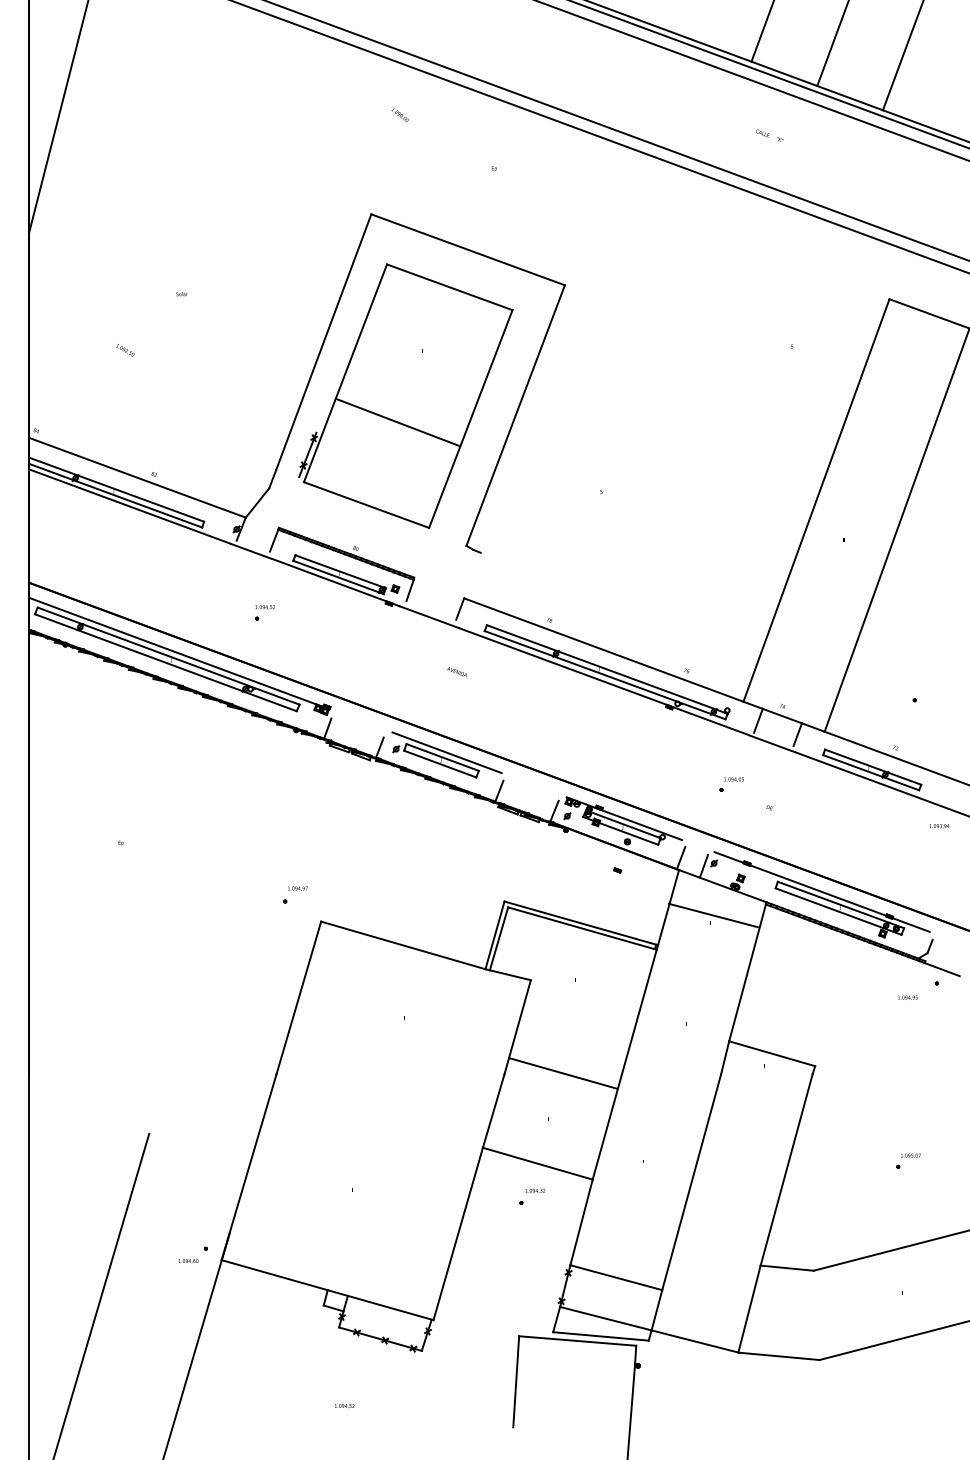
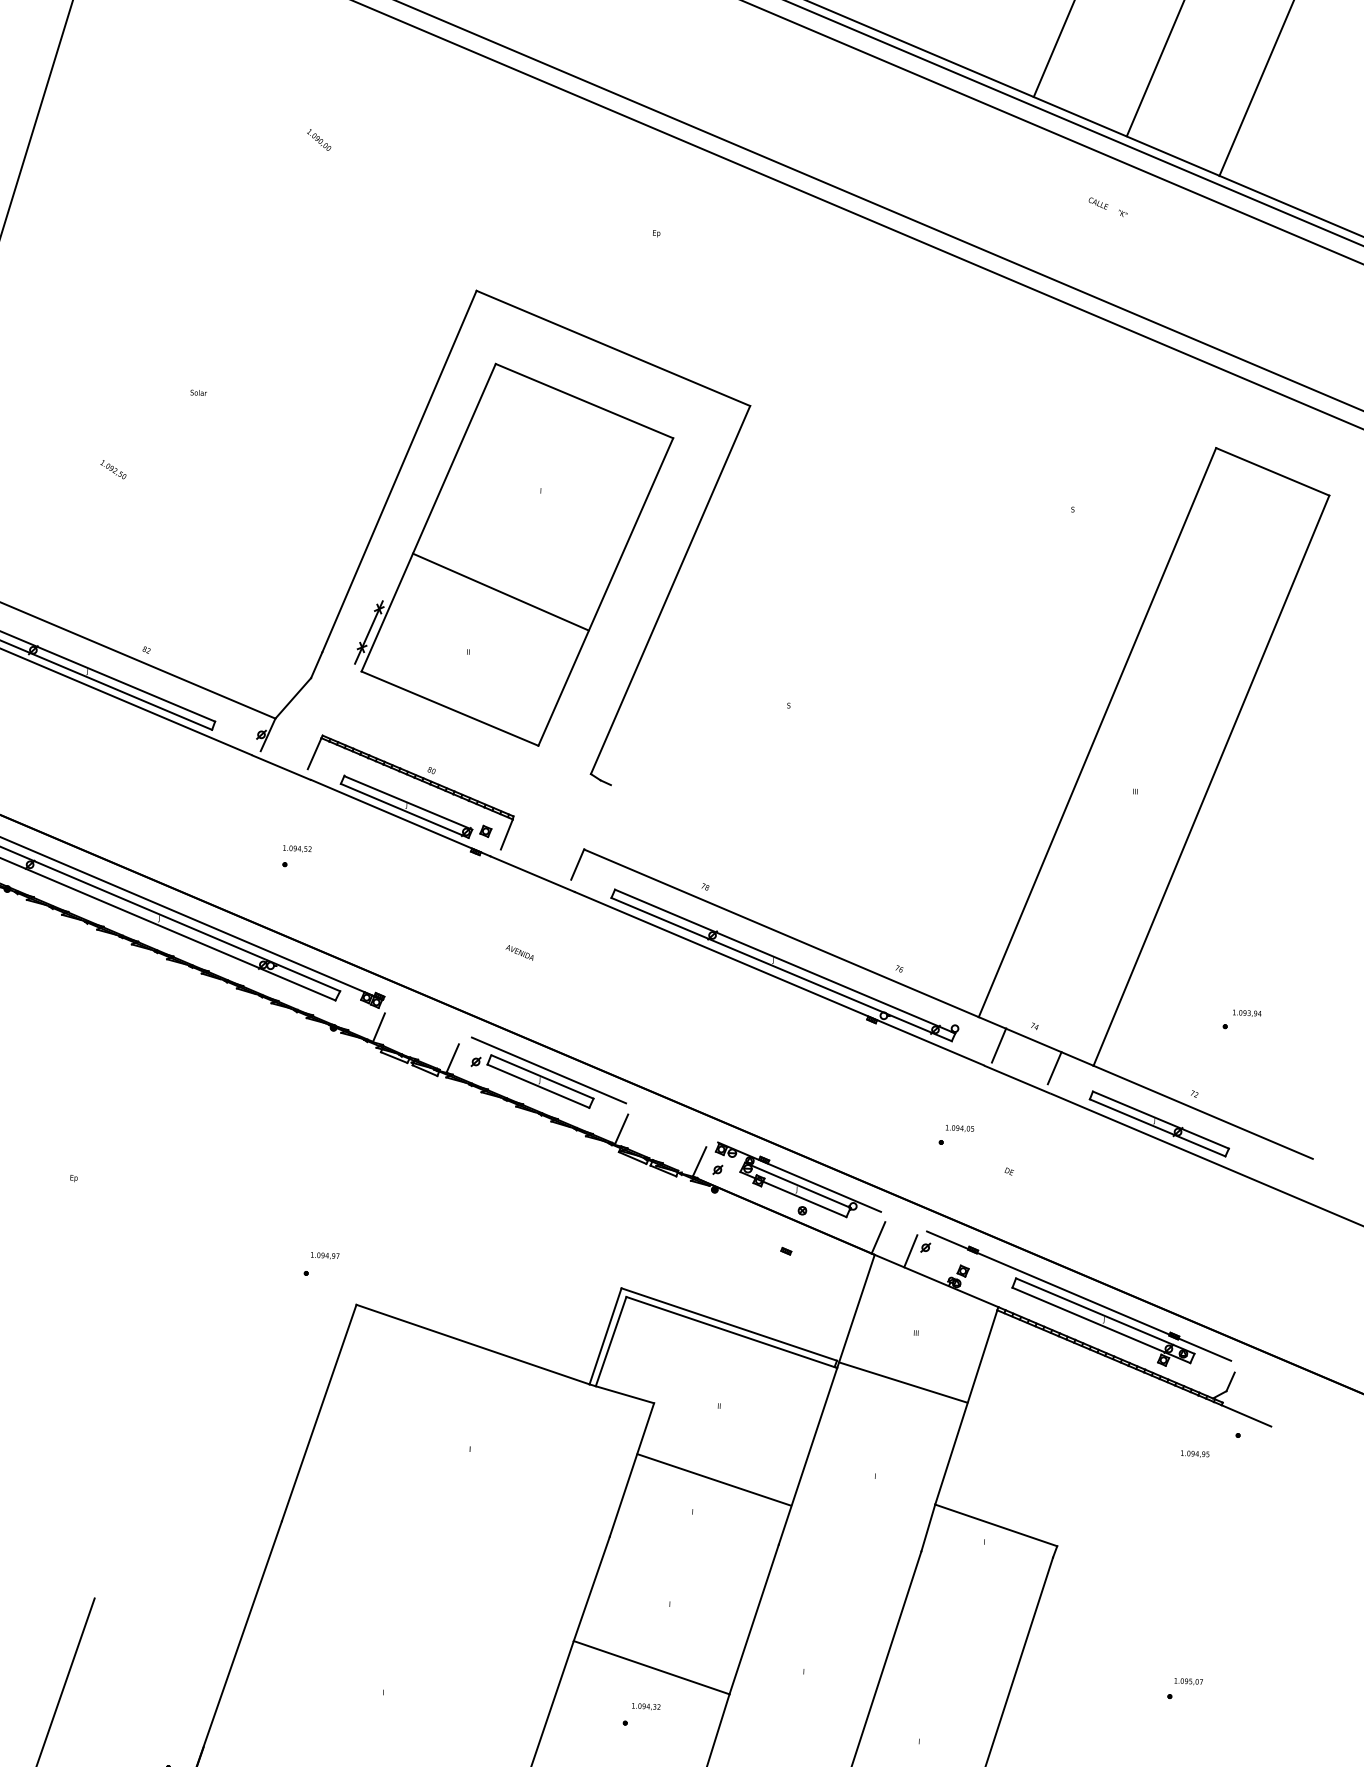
text: (399, 114) -> (318, 139), moved
text: (769, 135) -> (1107, 206), moved
text: (456, 672) -> (519, 953), moved
text: (939, 826) -> (1247, 1013), moved
line: (713, 915) -> (902, 1382), moved
line: (562, 1073) -> (713, 1480), moved

